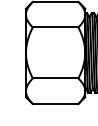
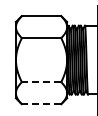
line: (55, 78) -> (41, 82), solid -> dashed
line: (55, 104) -> (41, 104), solid -> dashed

